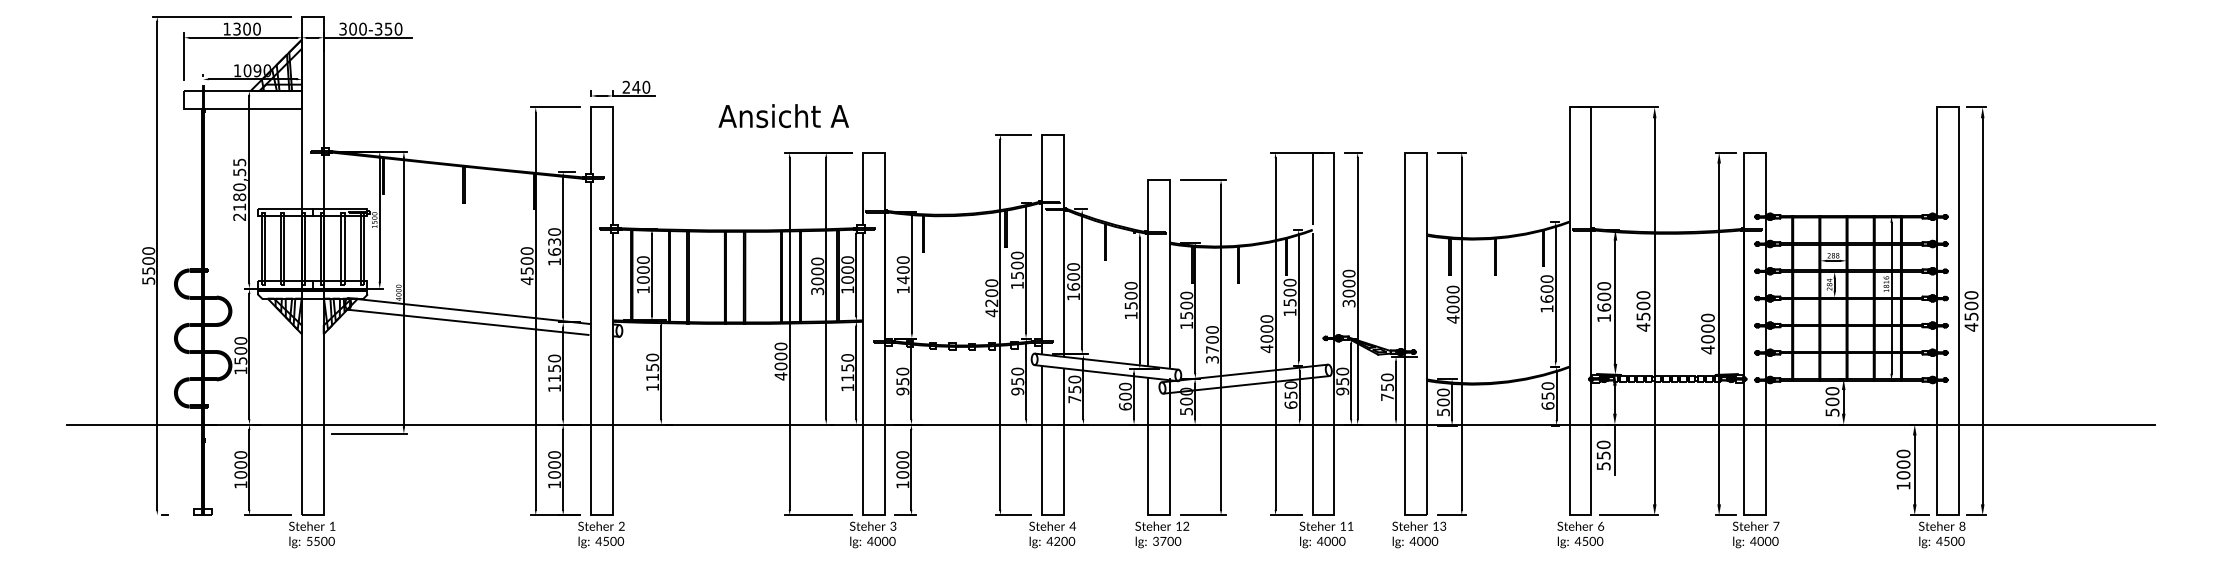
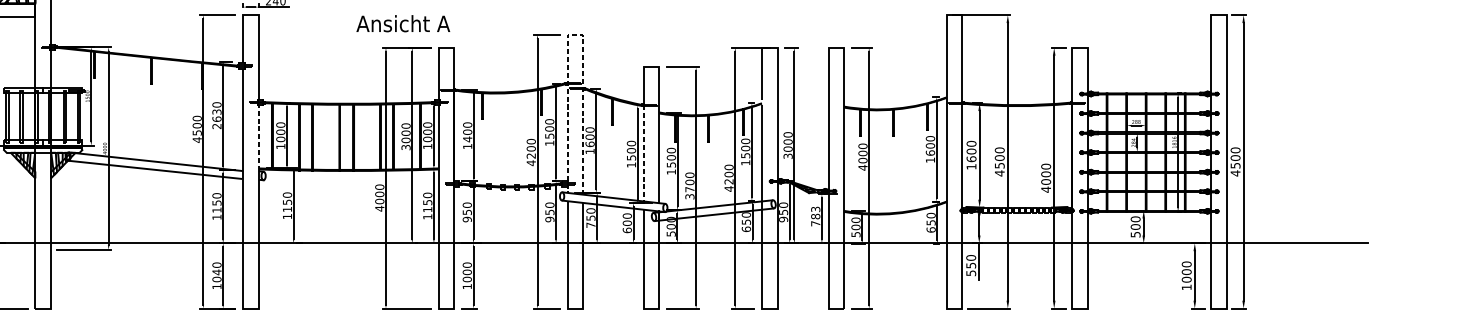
text: (783, 116) -> (403, 24), moved
line: (1054, 134) -> (576, 34), solid -> dashed
text: (554, 261) -> (216, 126), 1630 -> 2630
line: (612, 278) -> (258, 138), solid -> dashed
line: (1148, 299) -> (643, 153), solid -> dashed
text: (1266, 338) -> (728, 181), 4000 -> 4200
text: (1387, 382) -> (815, 213), 750 -> 783
text: (554, 464) -> (216, 272), 1000 -> 1040

